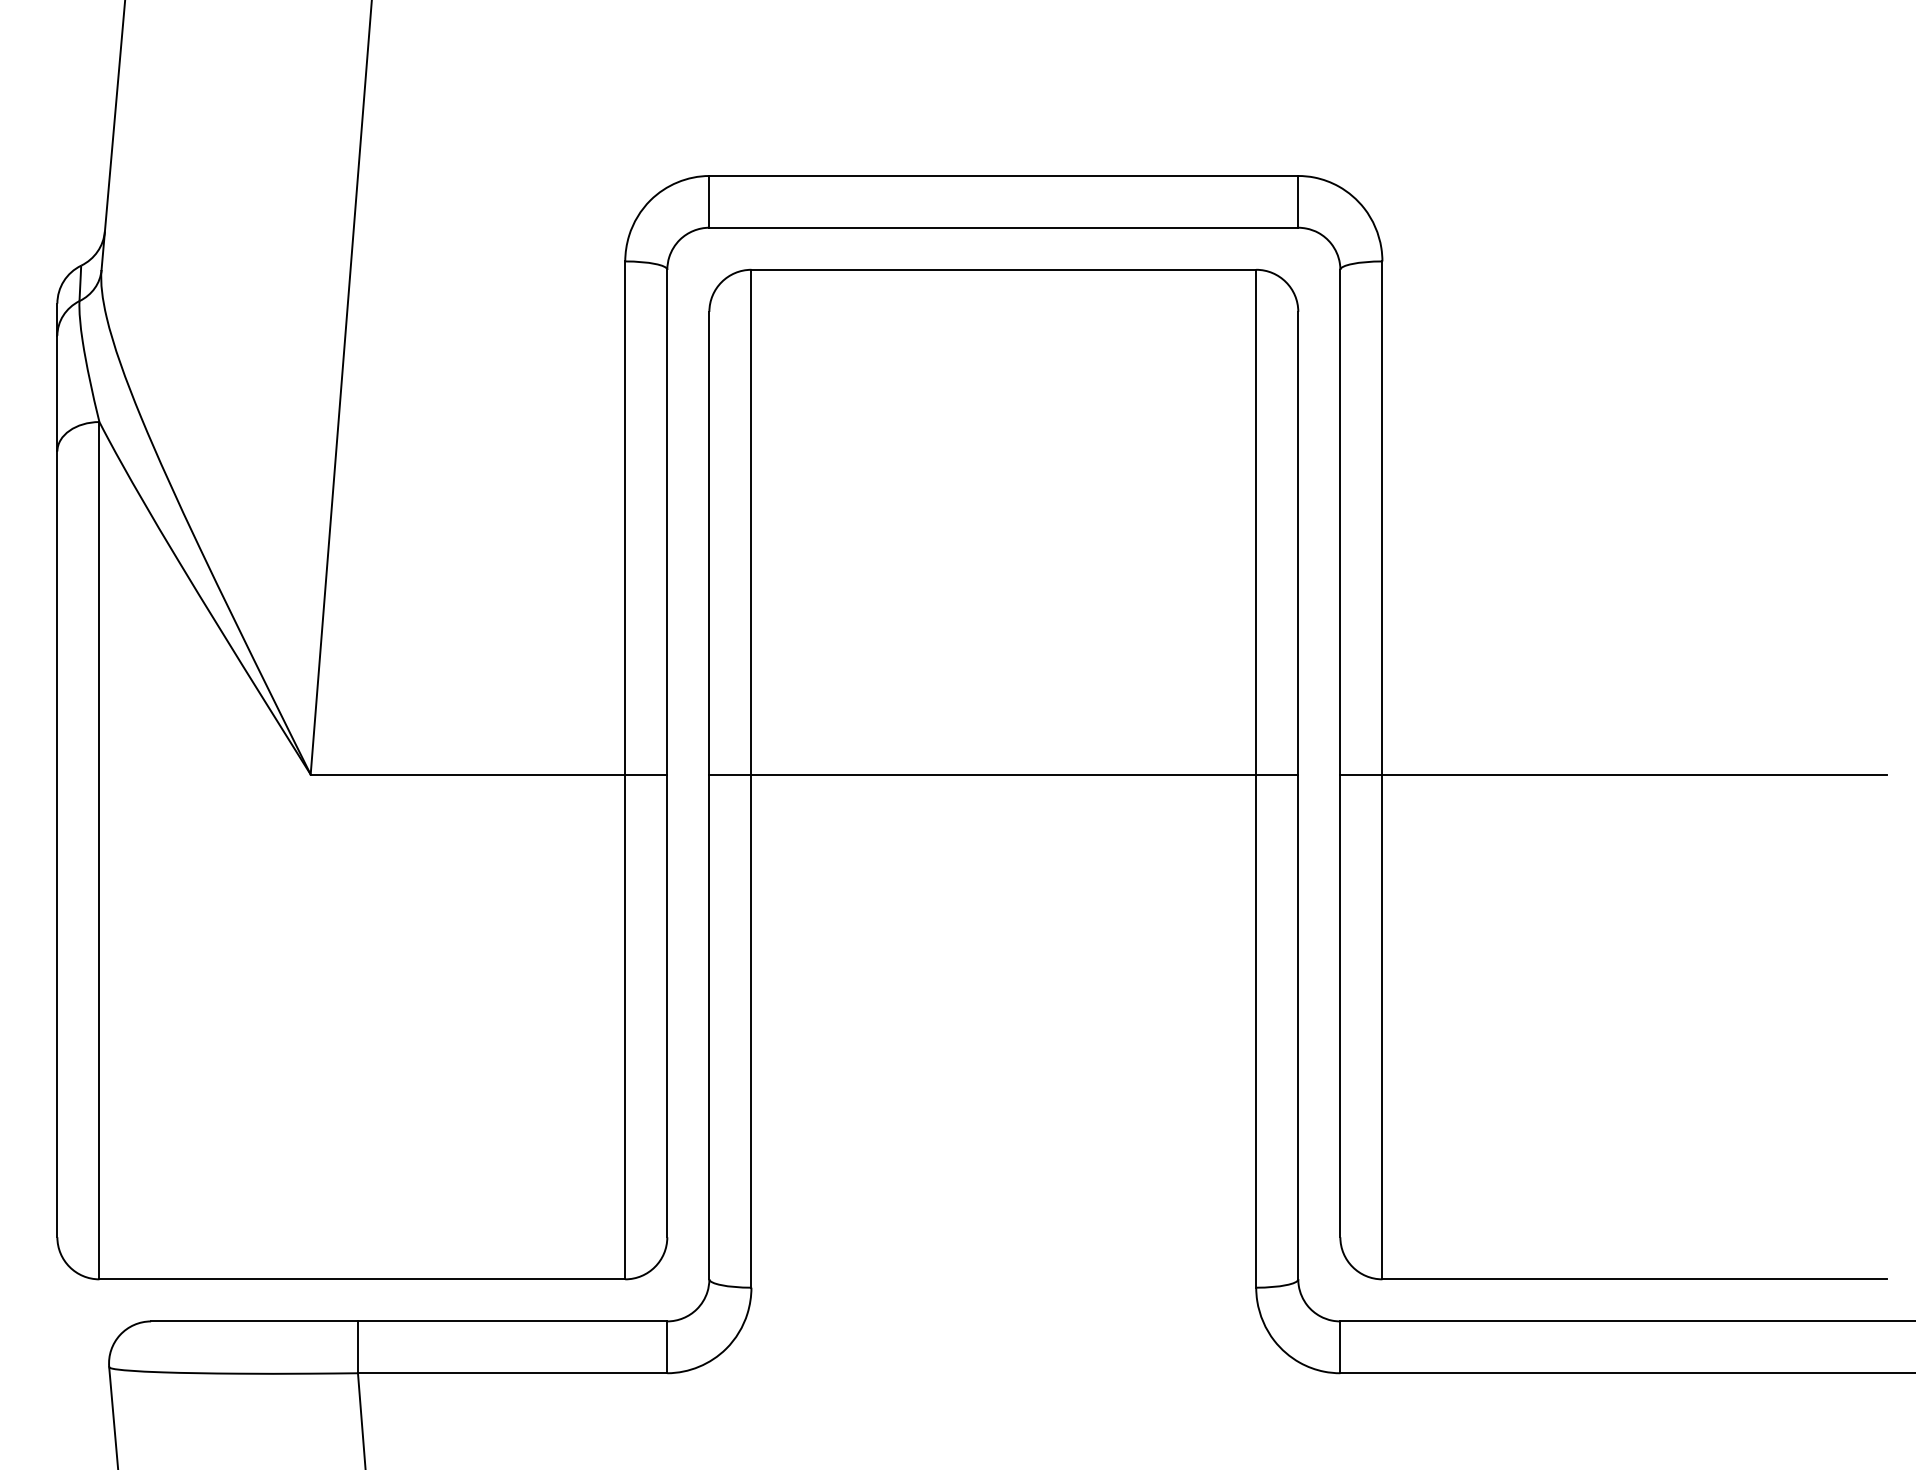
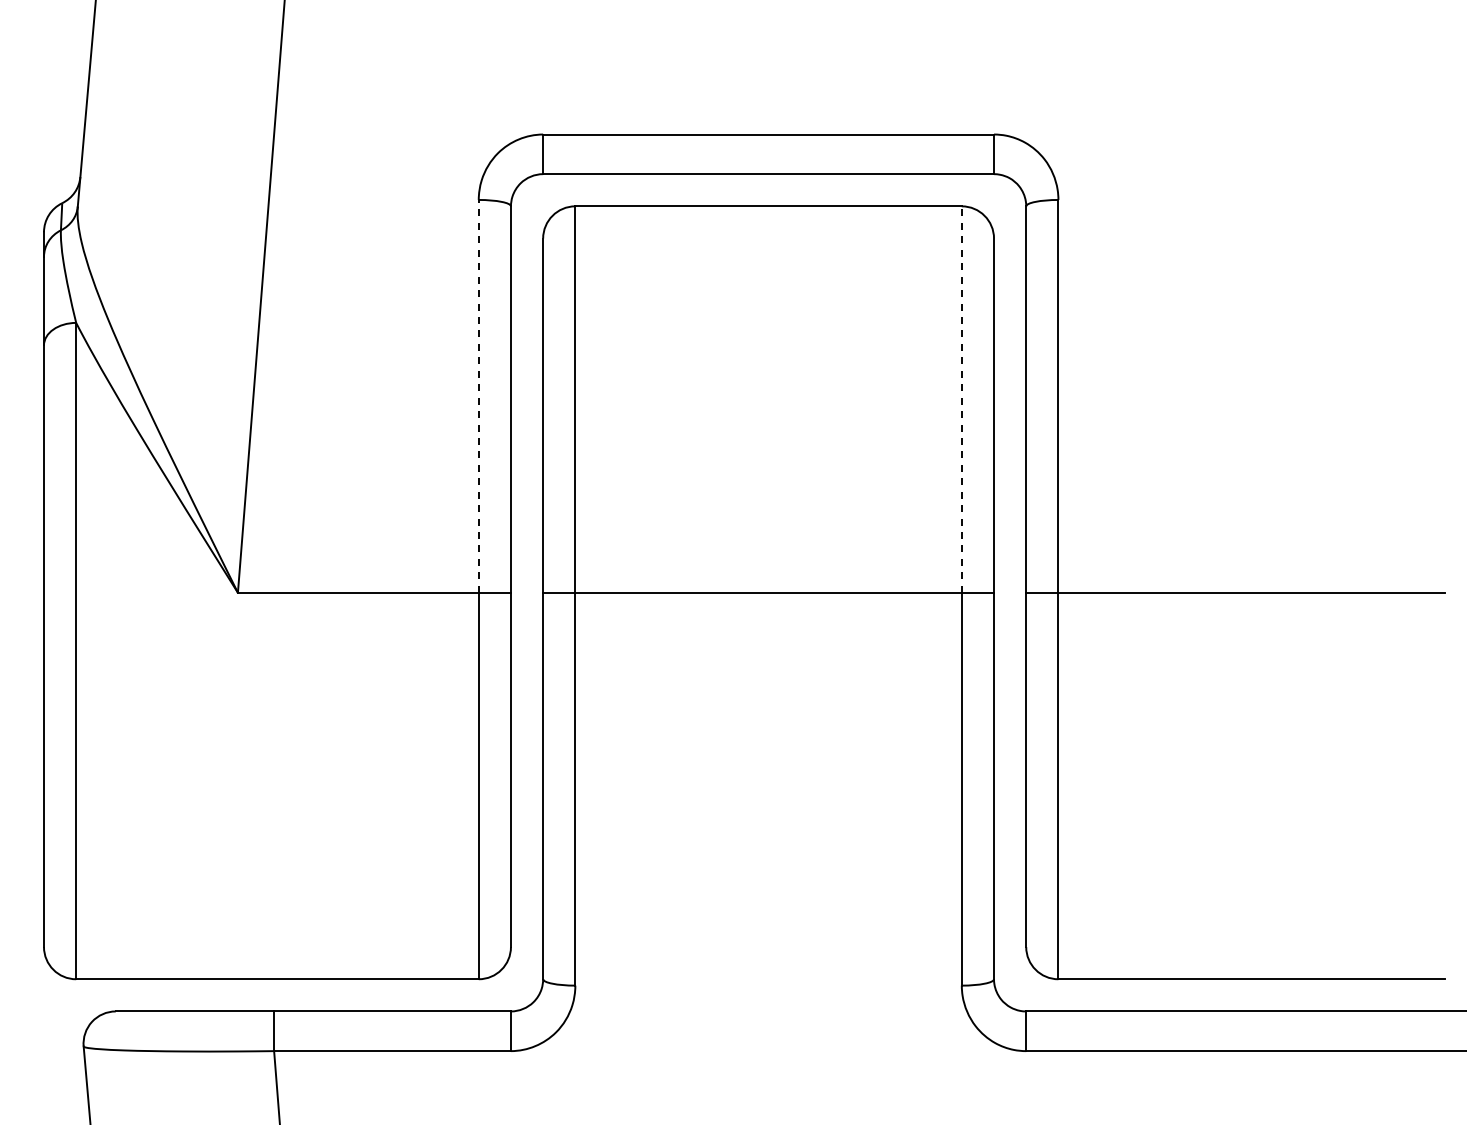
line: (624, 516) -> (478, 395), solid -> dashed
line: (1255, 522) -> (961, 399), solid -> dashed

